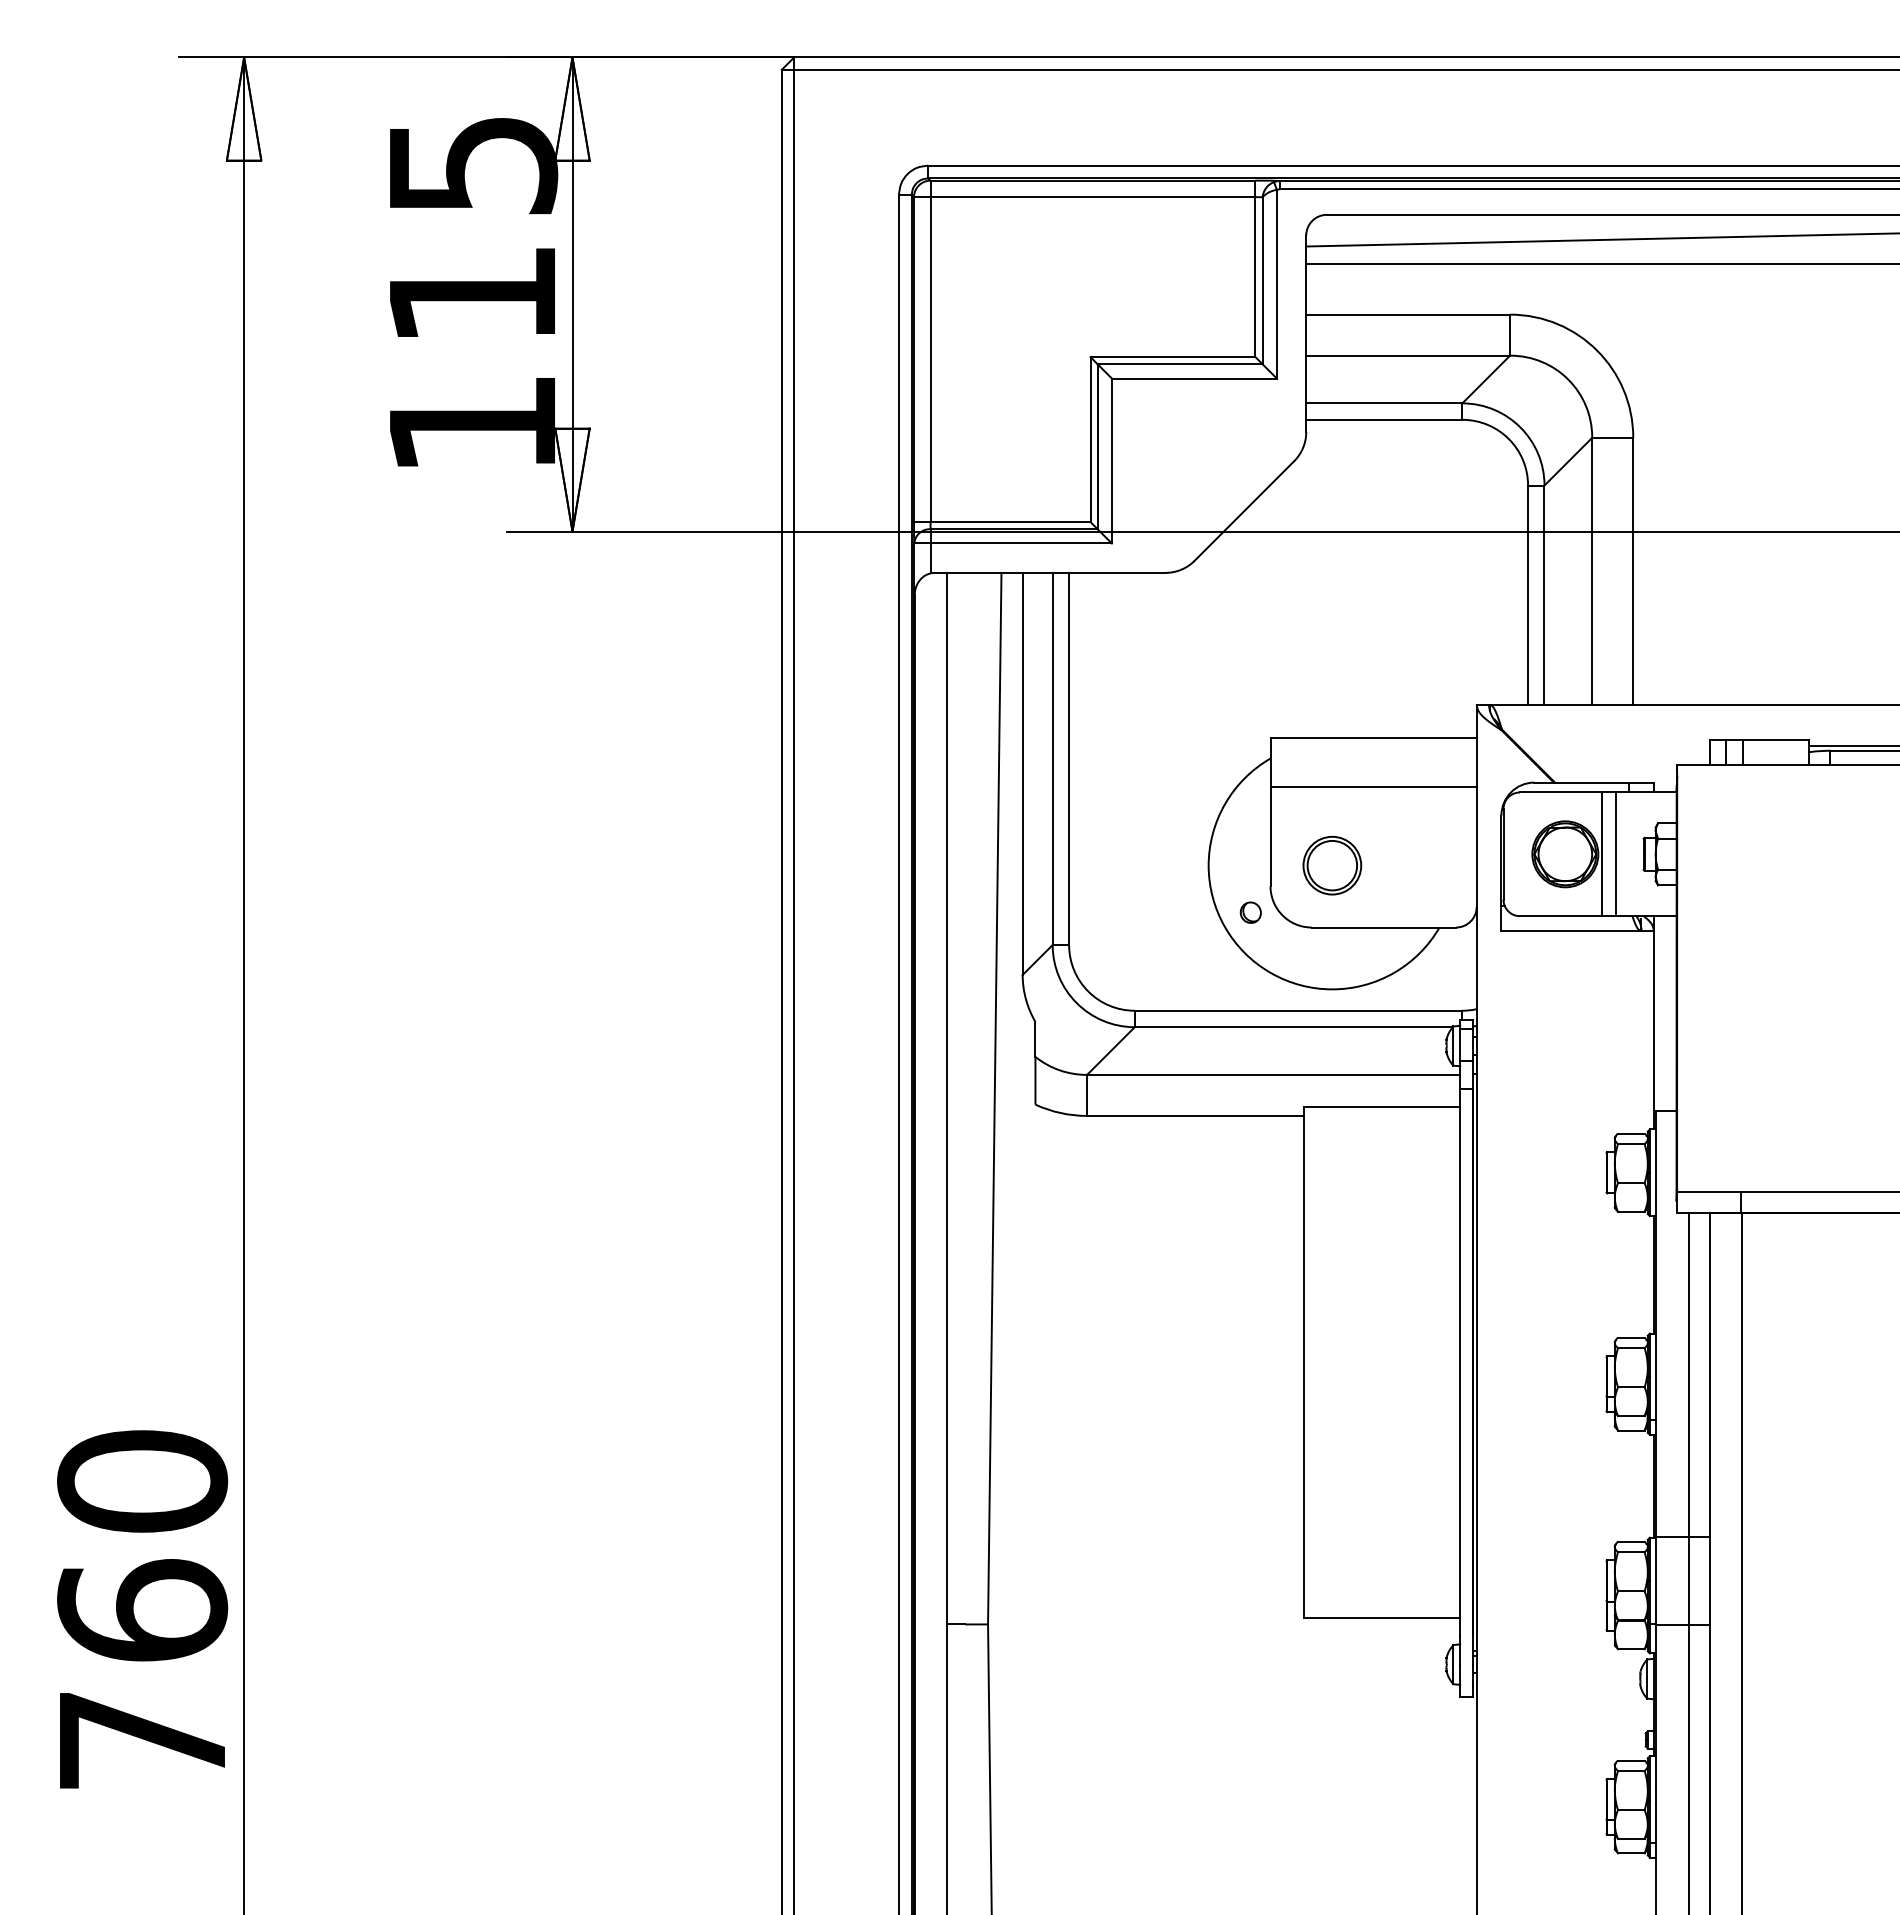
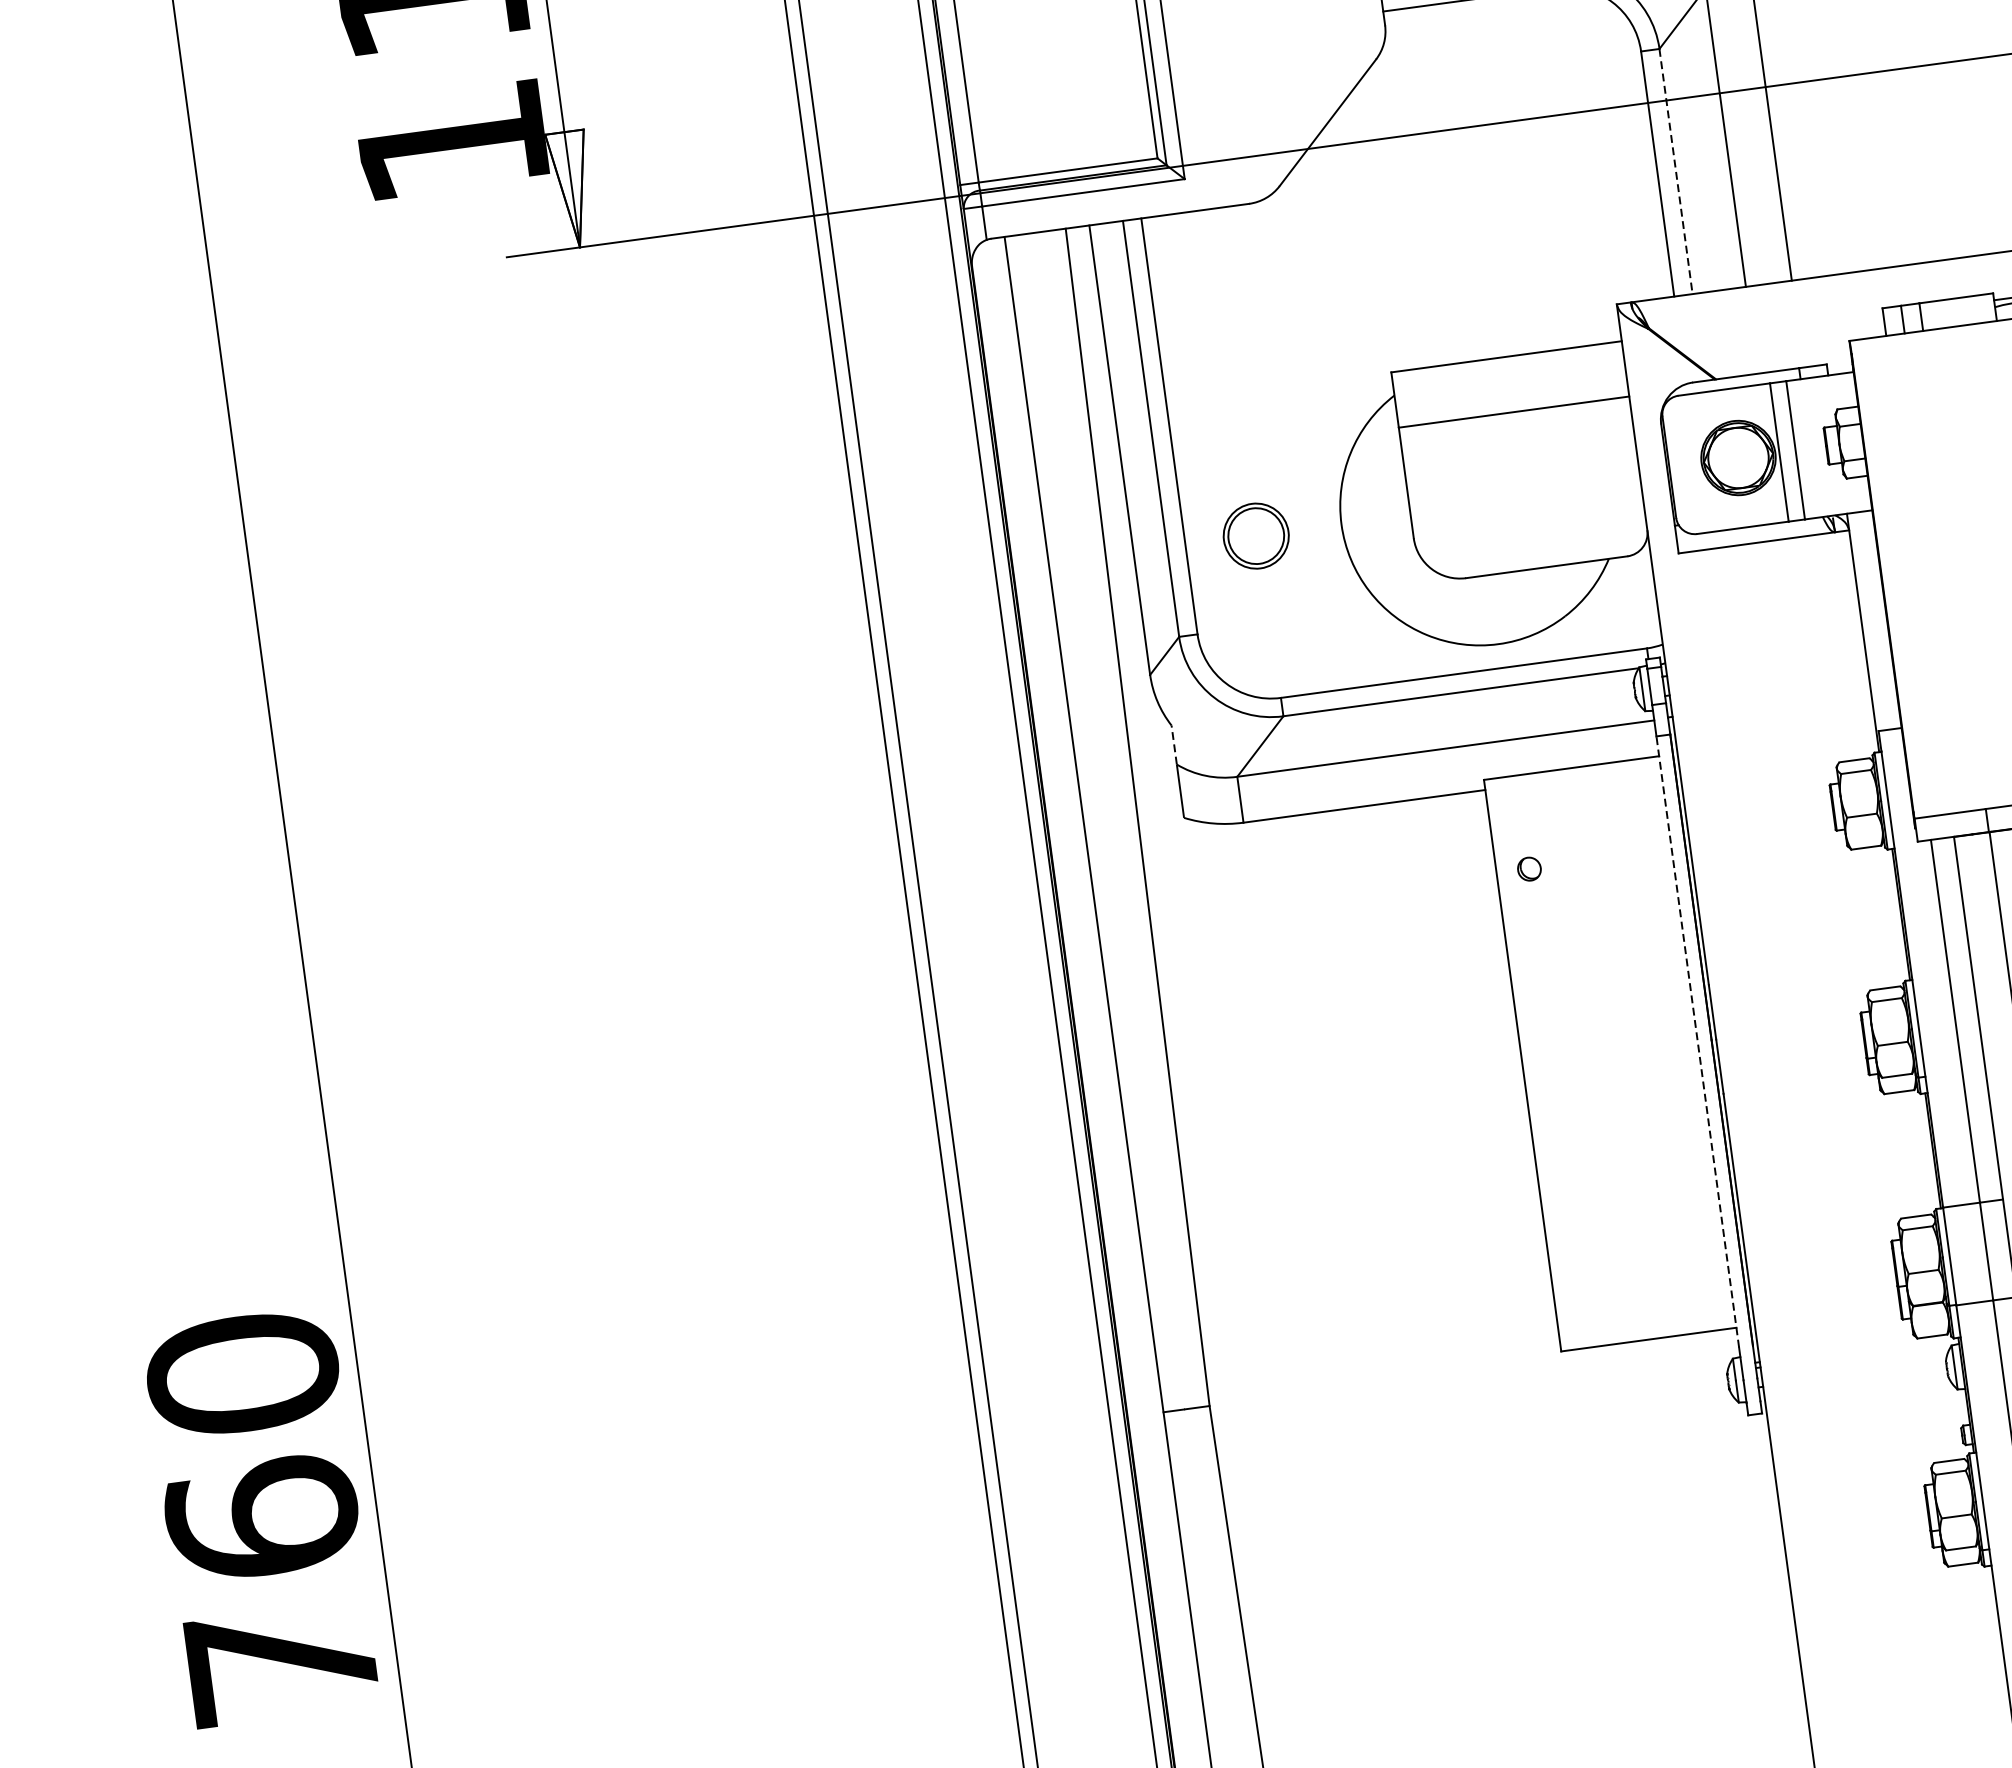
line: (1544, 595) -> (1676, 171), solid -> dashed
part: (1332, 865) -> (1256, 535), moved
part: (1250, 912) -> (1529, 868), moved
line: (1035, 1038) -> (1174, 743), solid -> dashed
line: (1460, 1362) -> (1698, 1041), solid -> dashed

